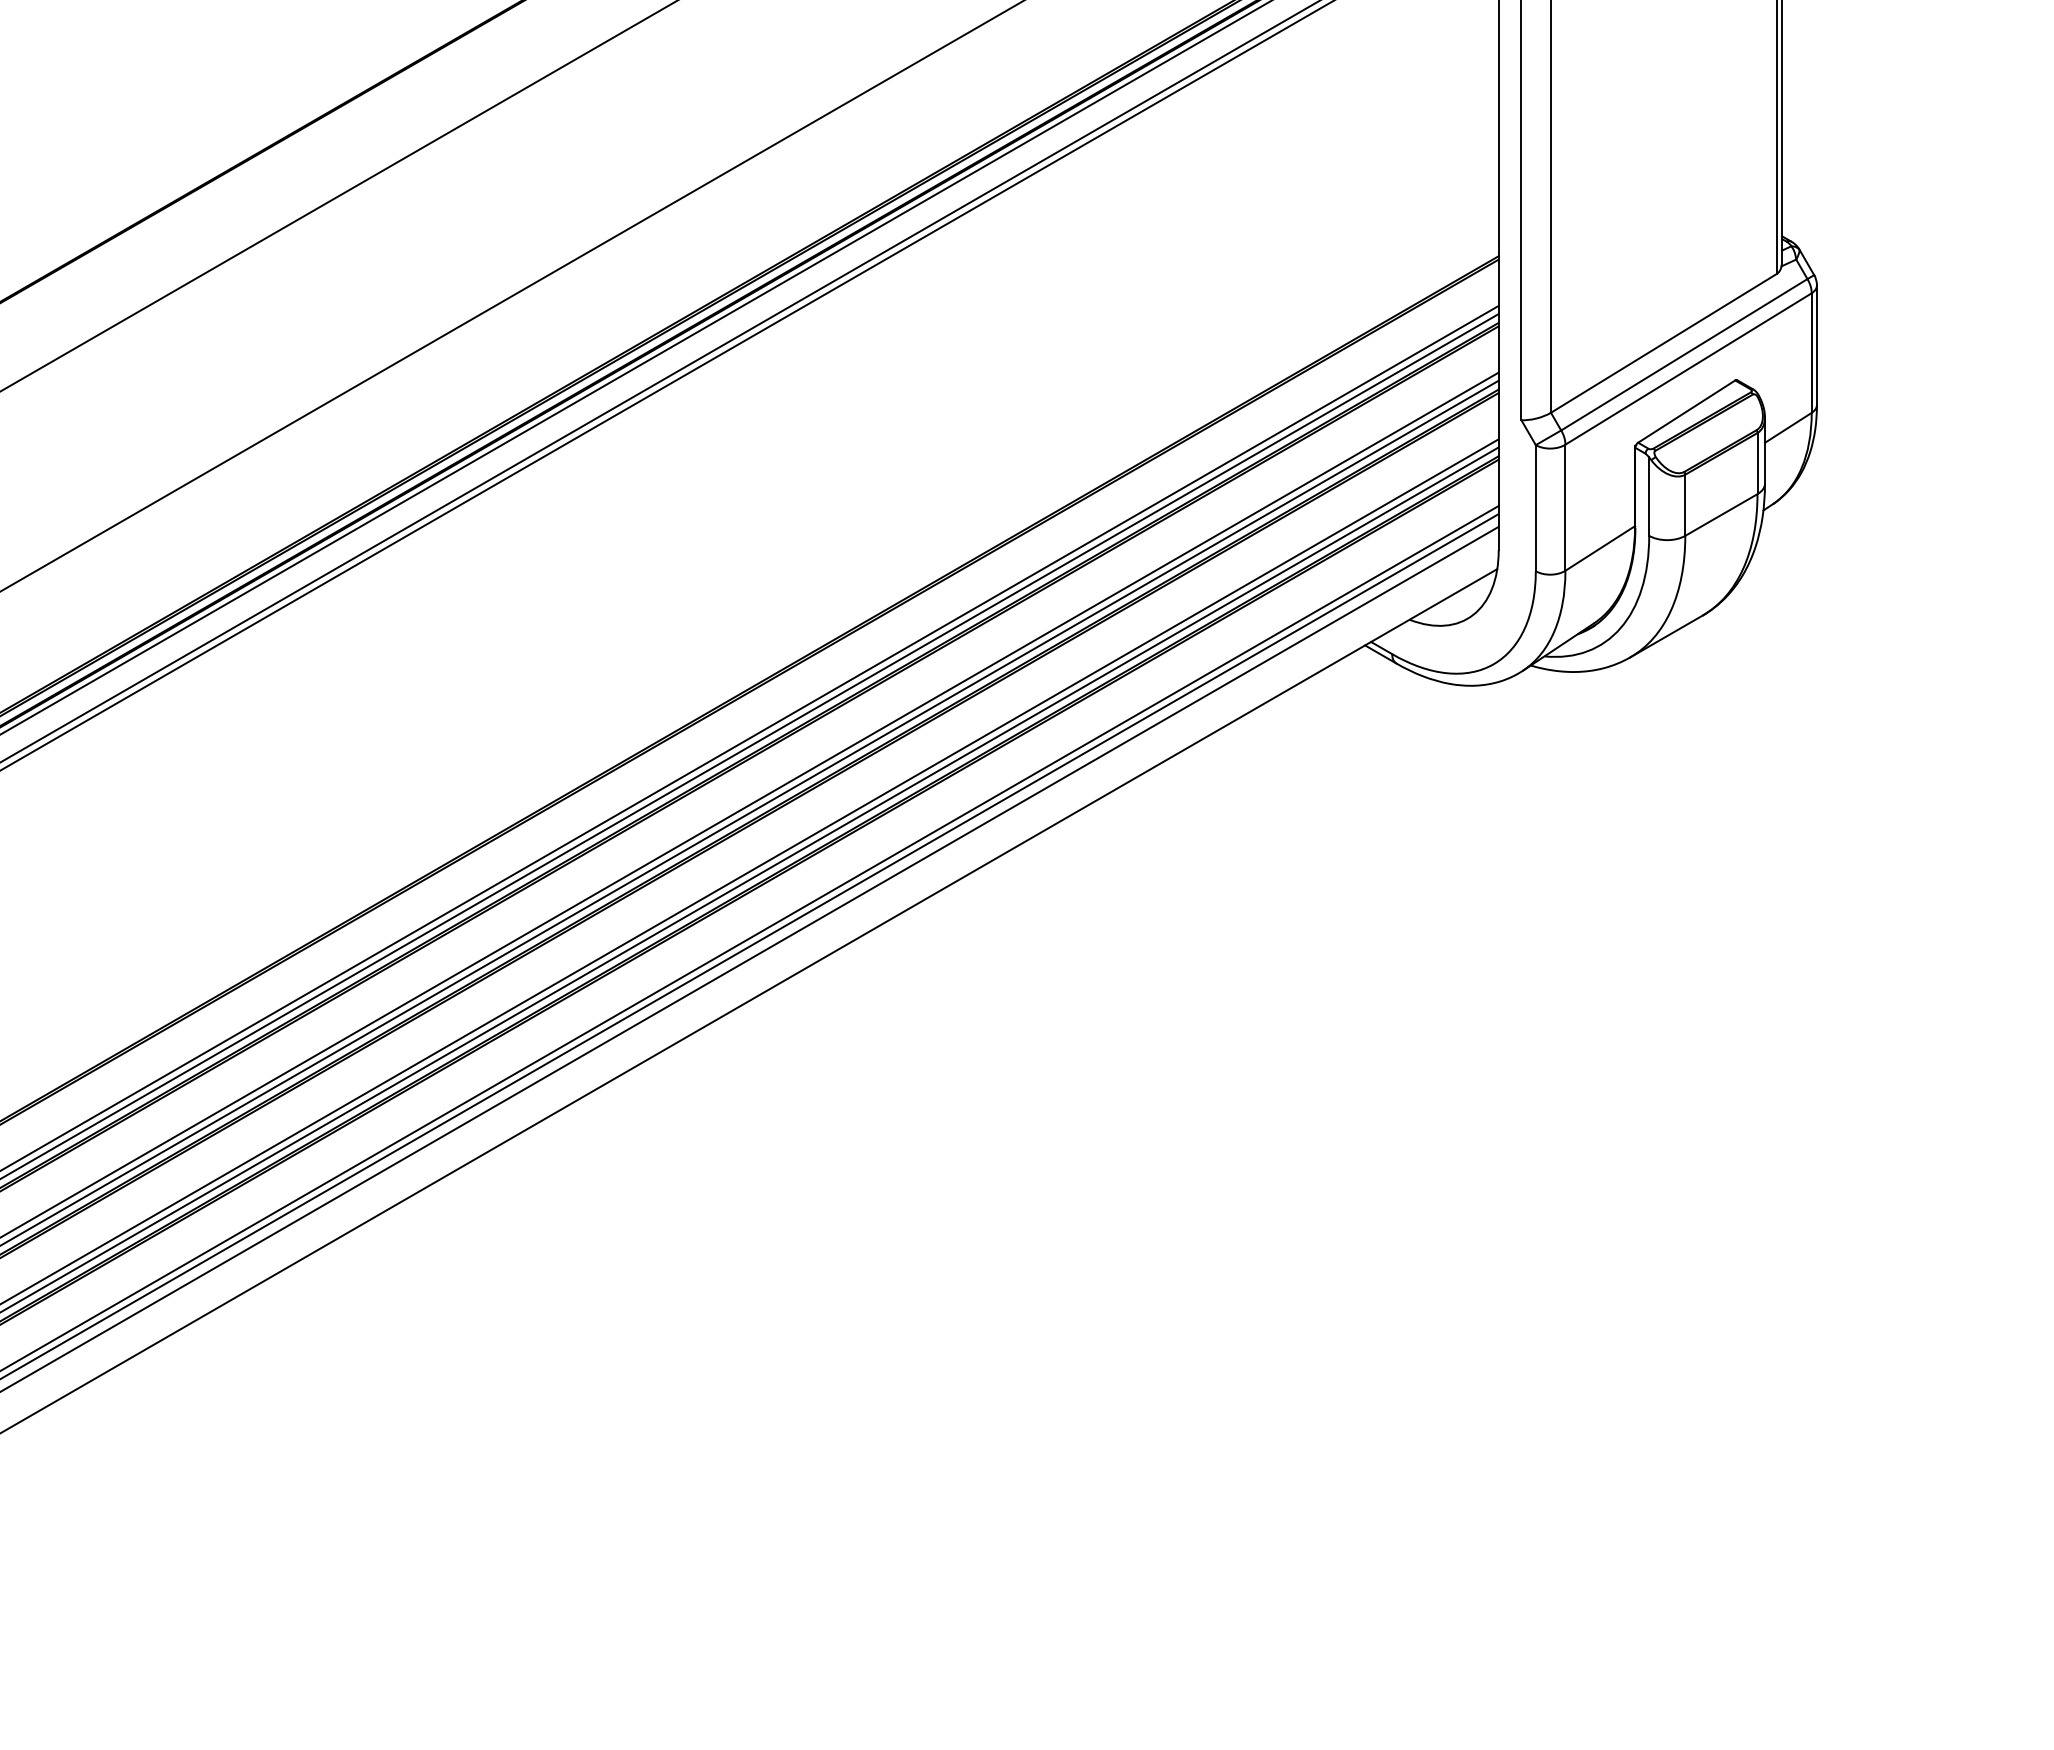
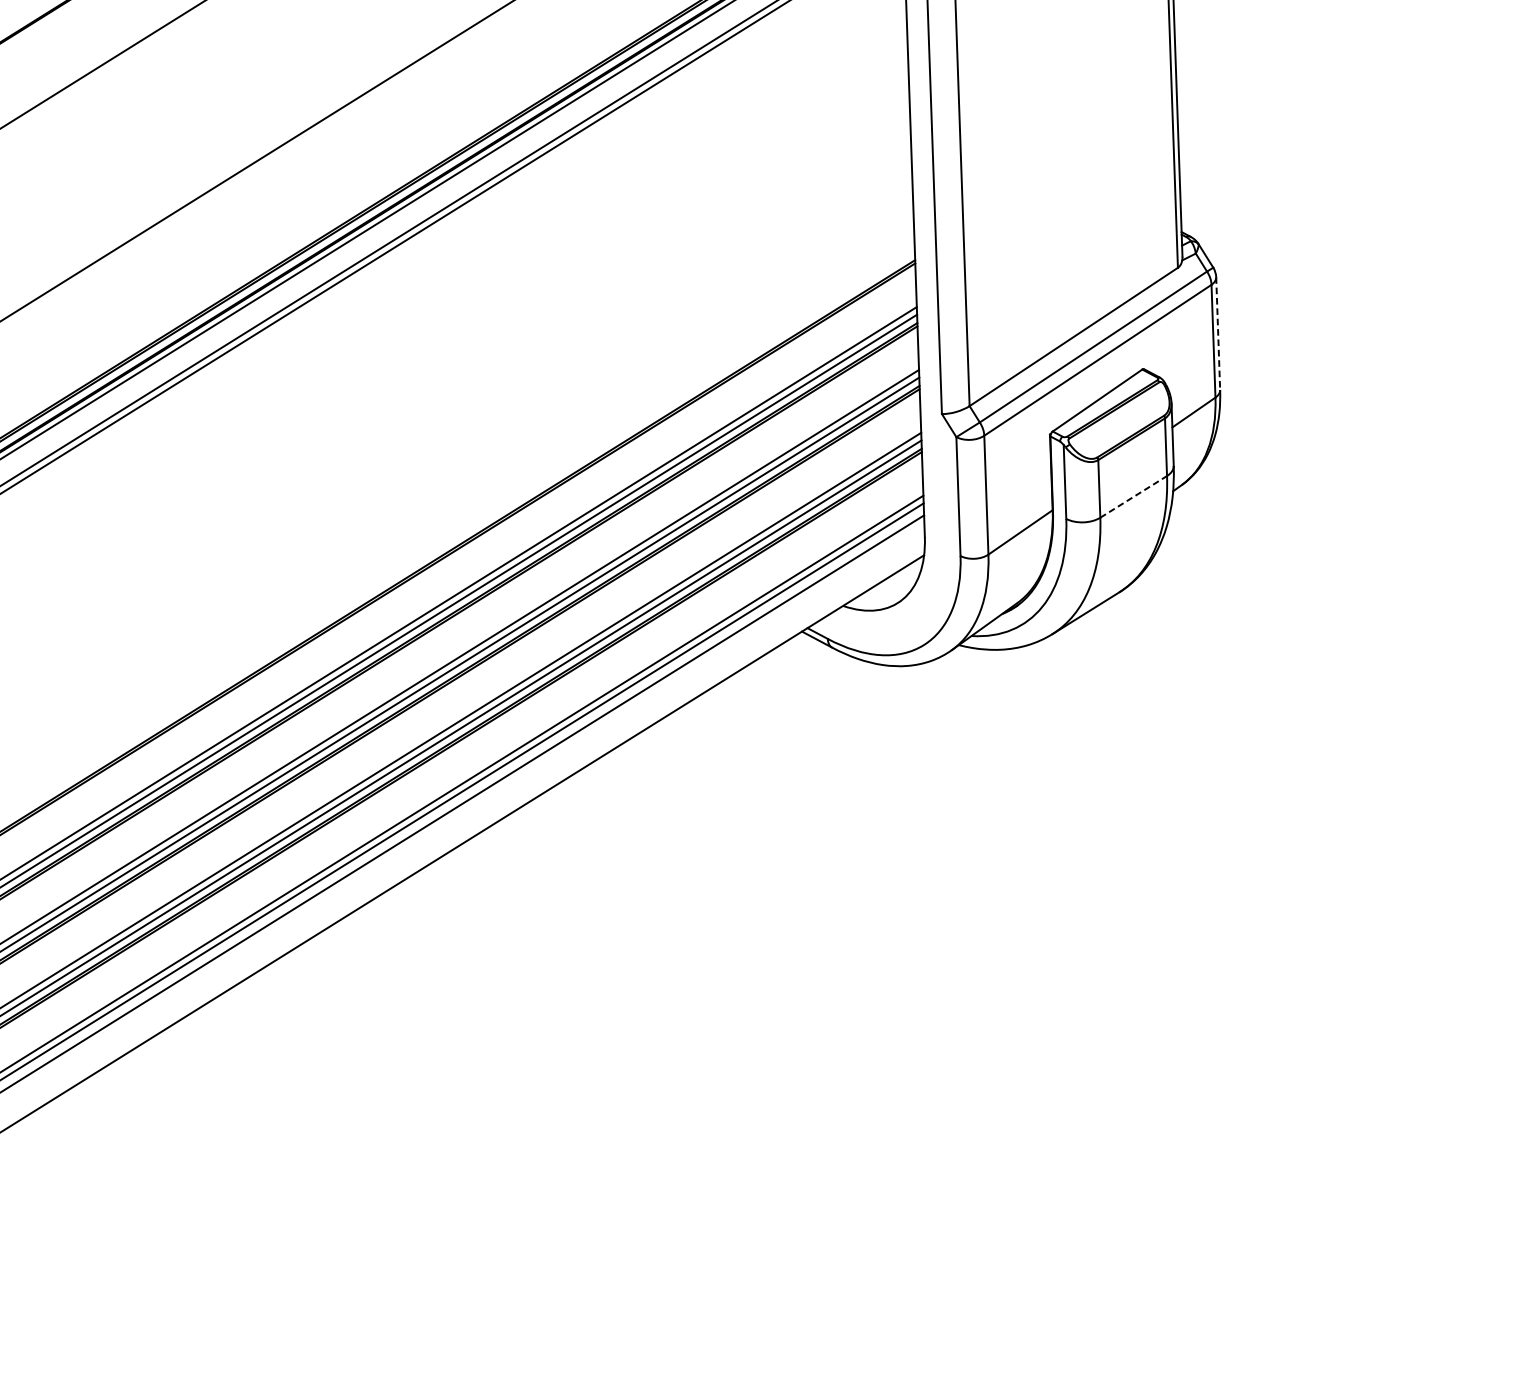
line: (1816, 345) -> (1217, 333), solid -> dashed
line: (1721, 515) -> (1133, 497), solid -> dashed

